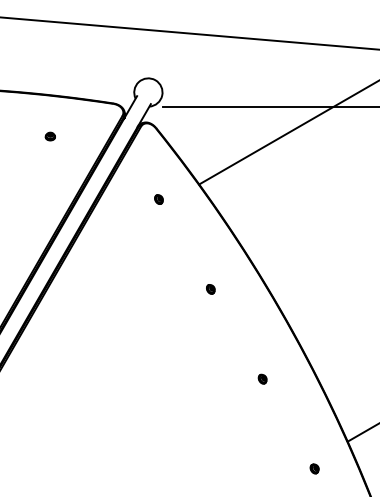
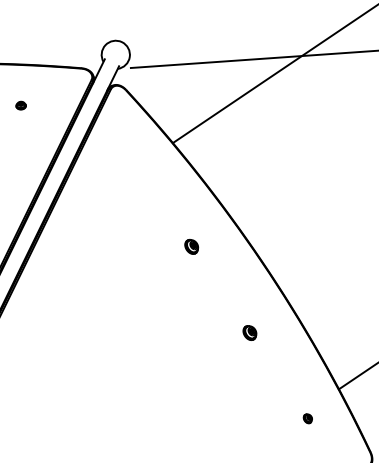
part: (158, 199) -> (133, 160), removed
part: (210, 289) -> (191, 247), size x1.6
part: (262, 378) -> (249, 332), size x1.6

